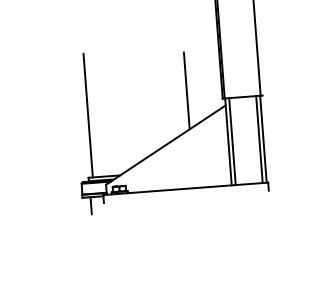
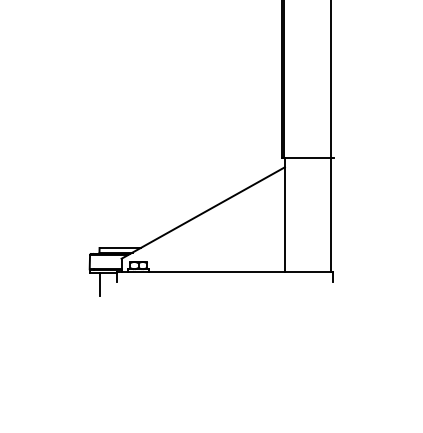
line: (186, 90) -> (235, 144), removed
line: (88, 115) -> (105, 166), removed
line: (259, 139) -> (325, 214), removed
line: (232, 141) -> (290, 214), removed

